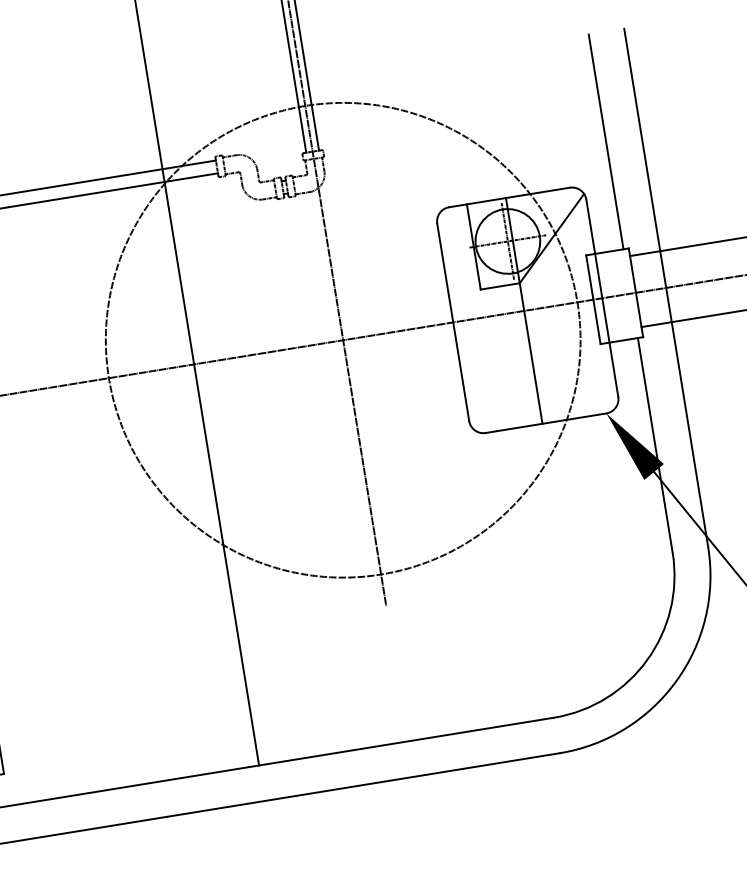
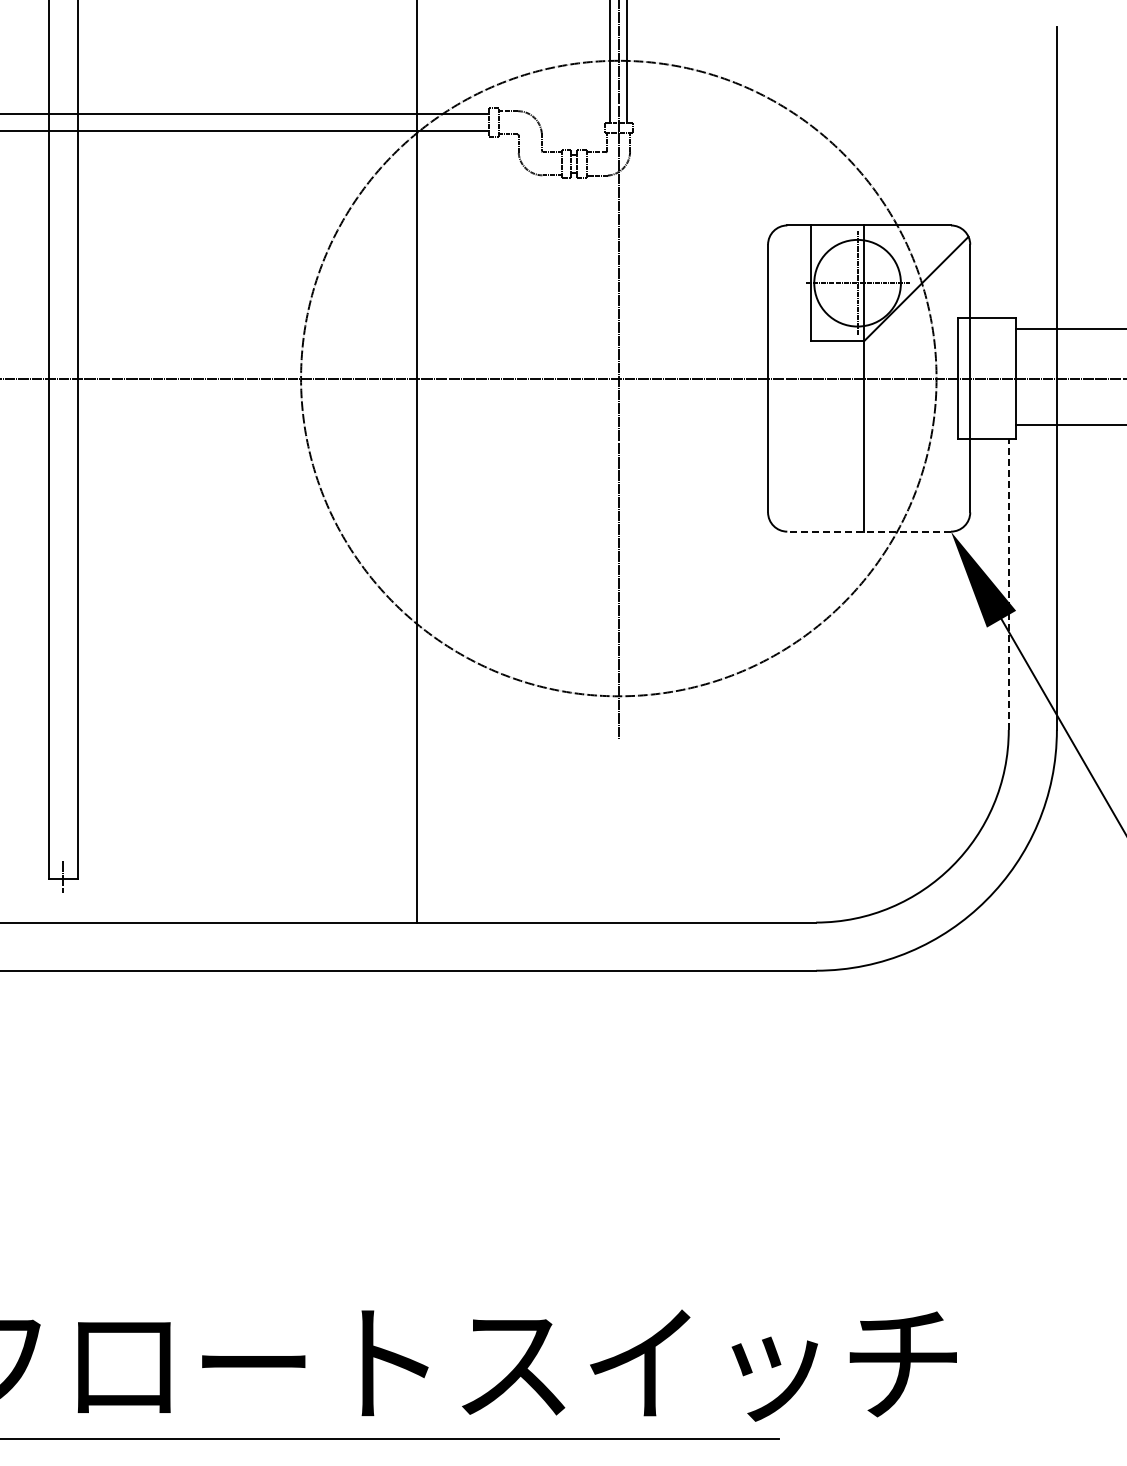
line: (605, 141) -> (1008, 172), removed
line: (546, 423) -> (869, 531), solid -> dashed
line: (655, 445) -> (1008, 584), solid -> dashed

